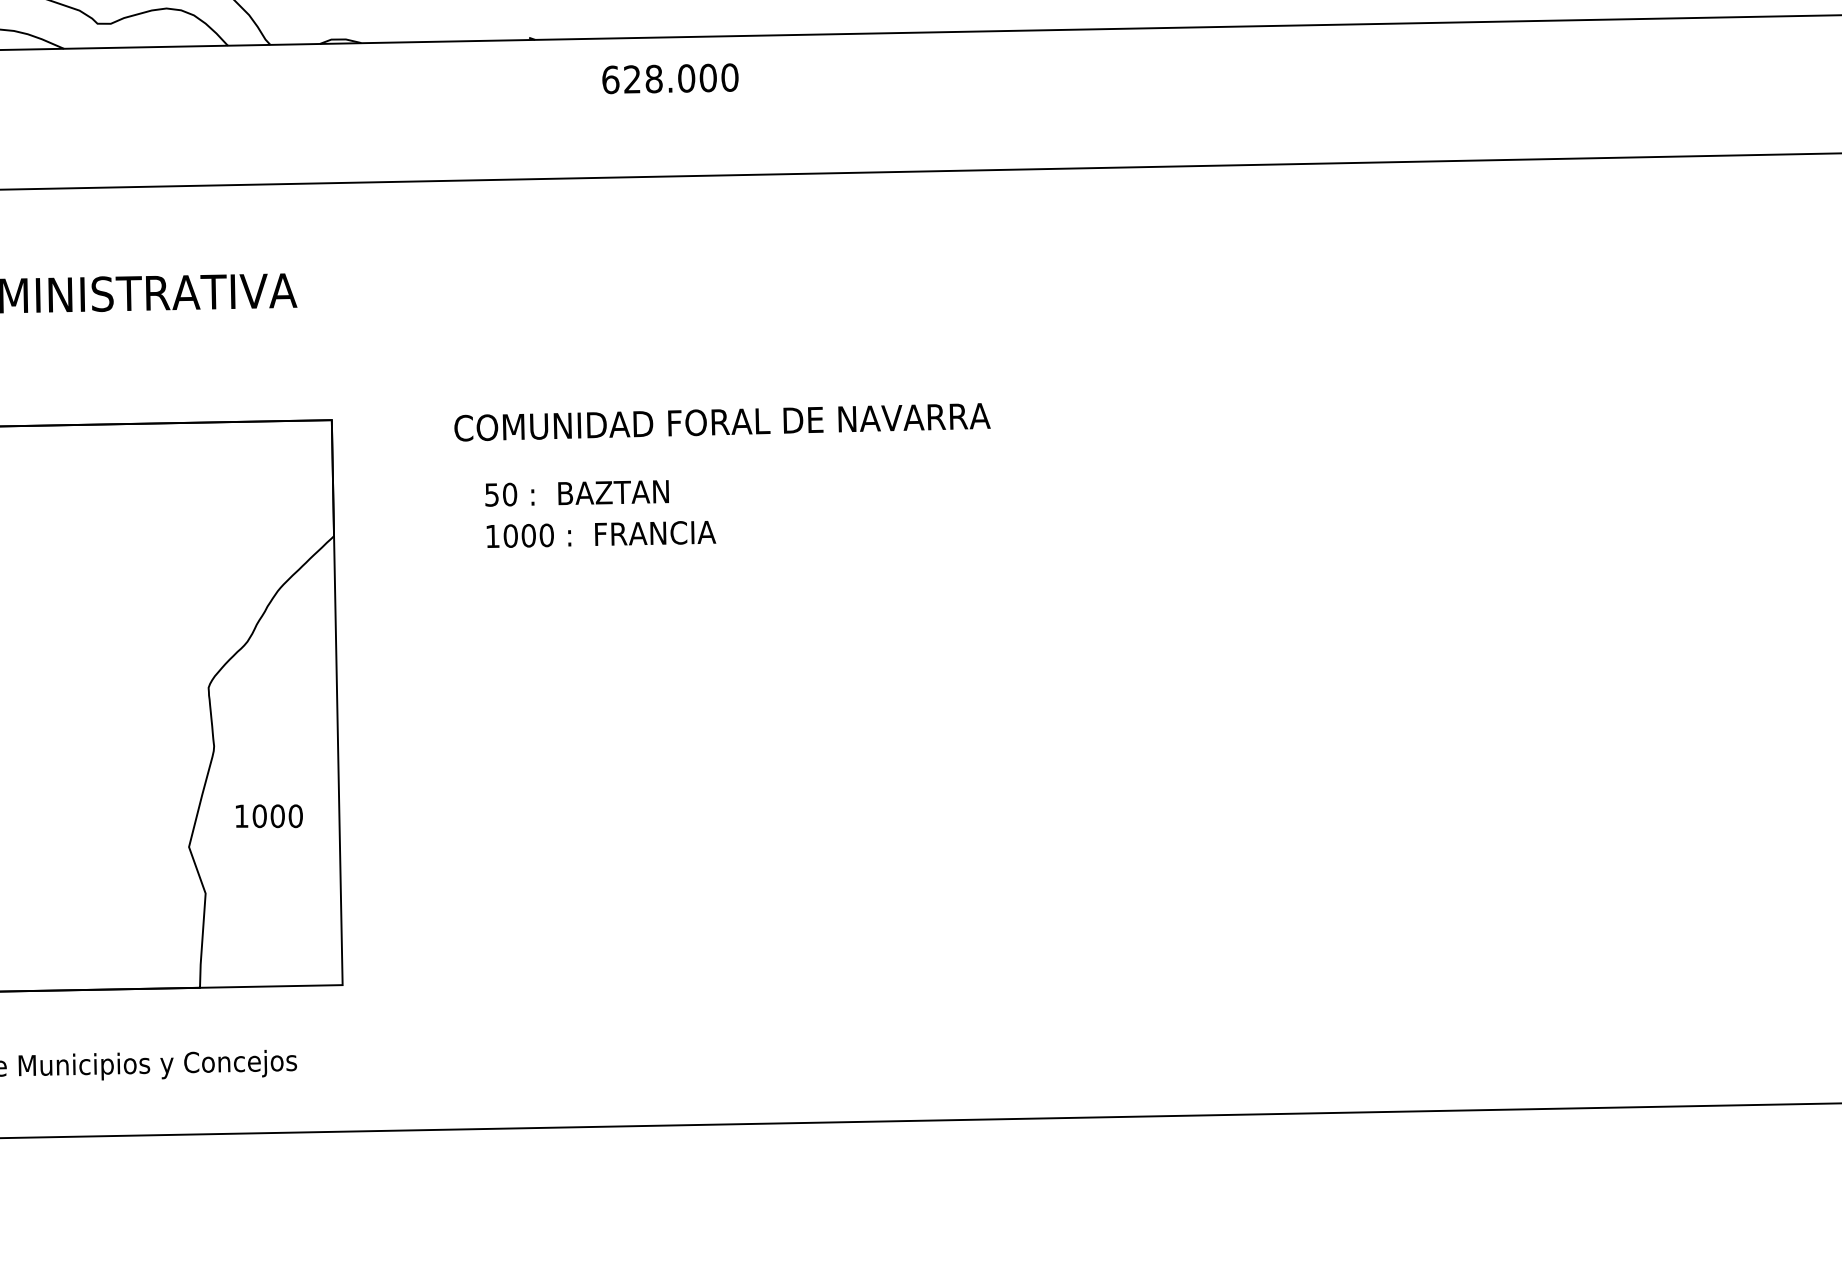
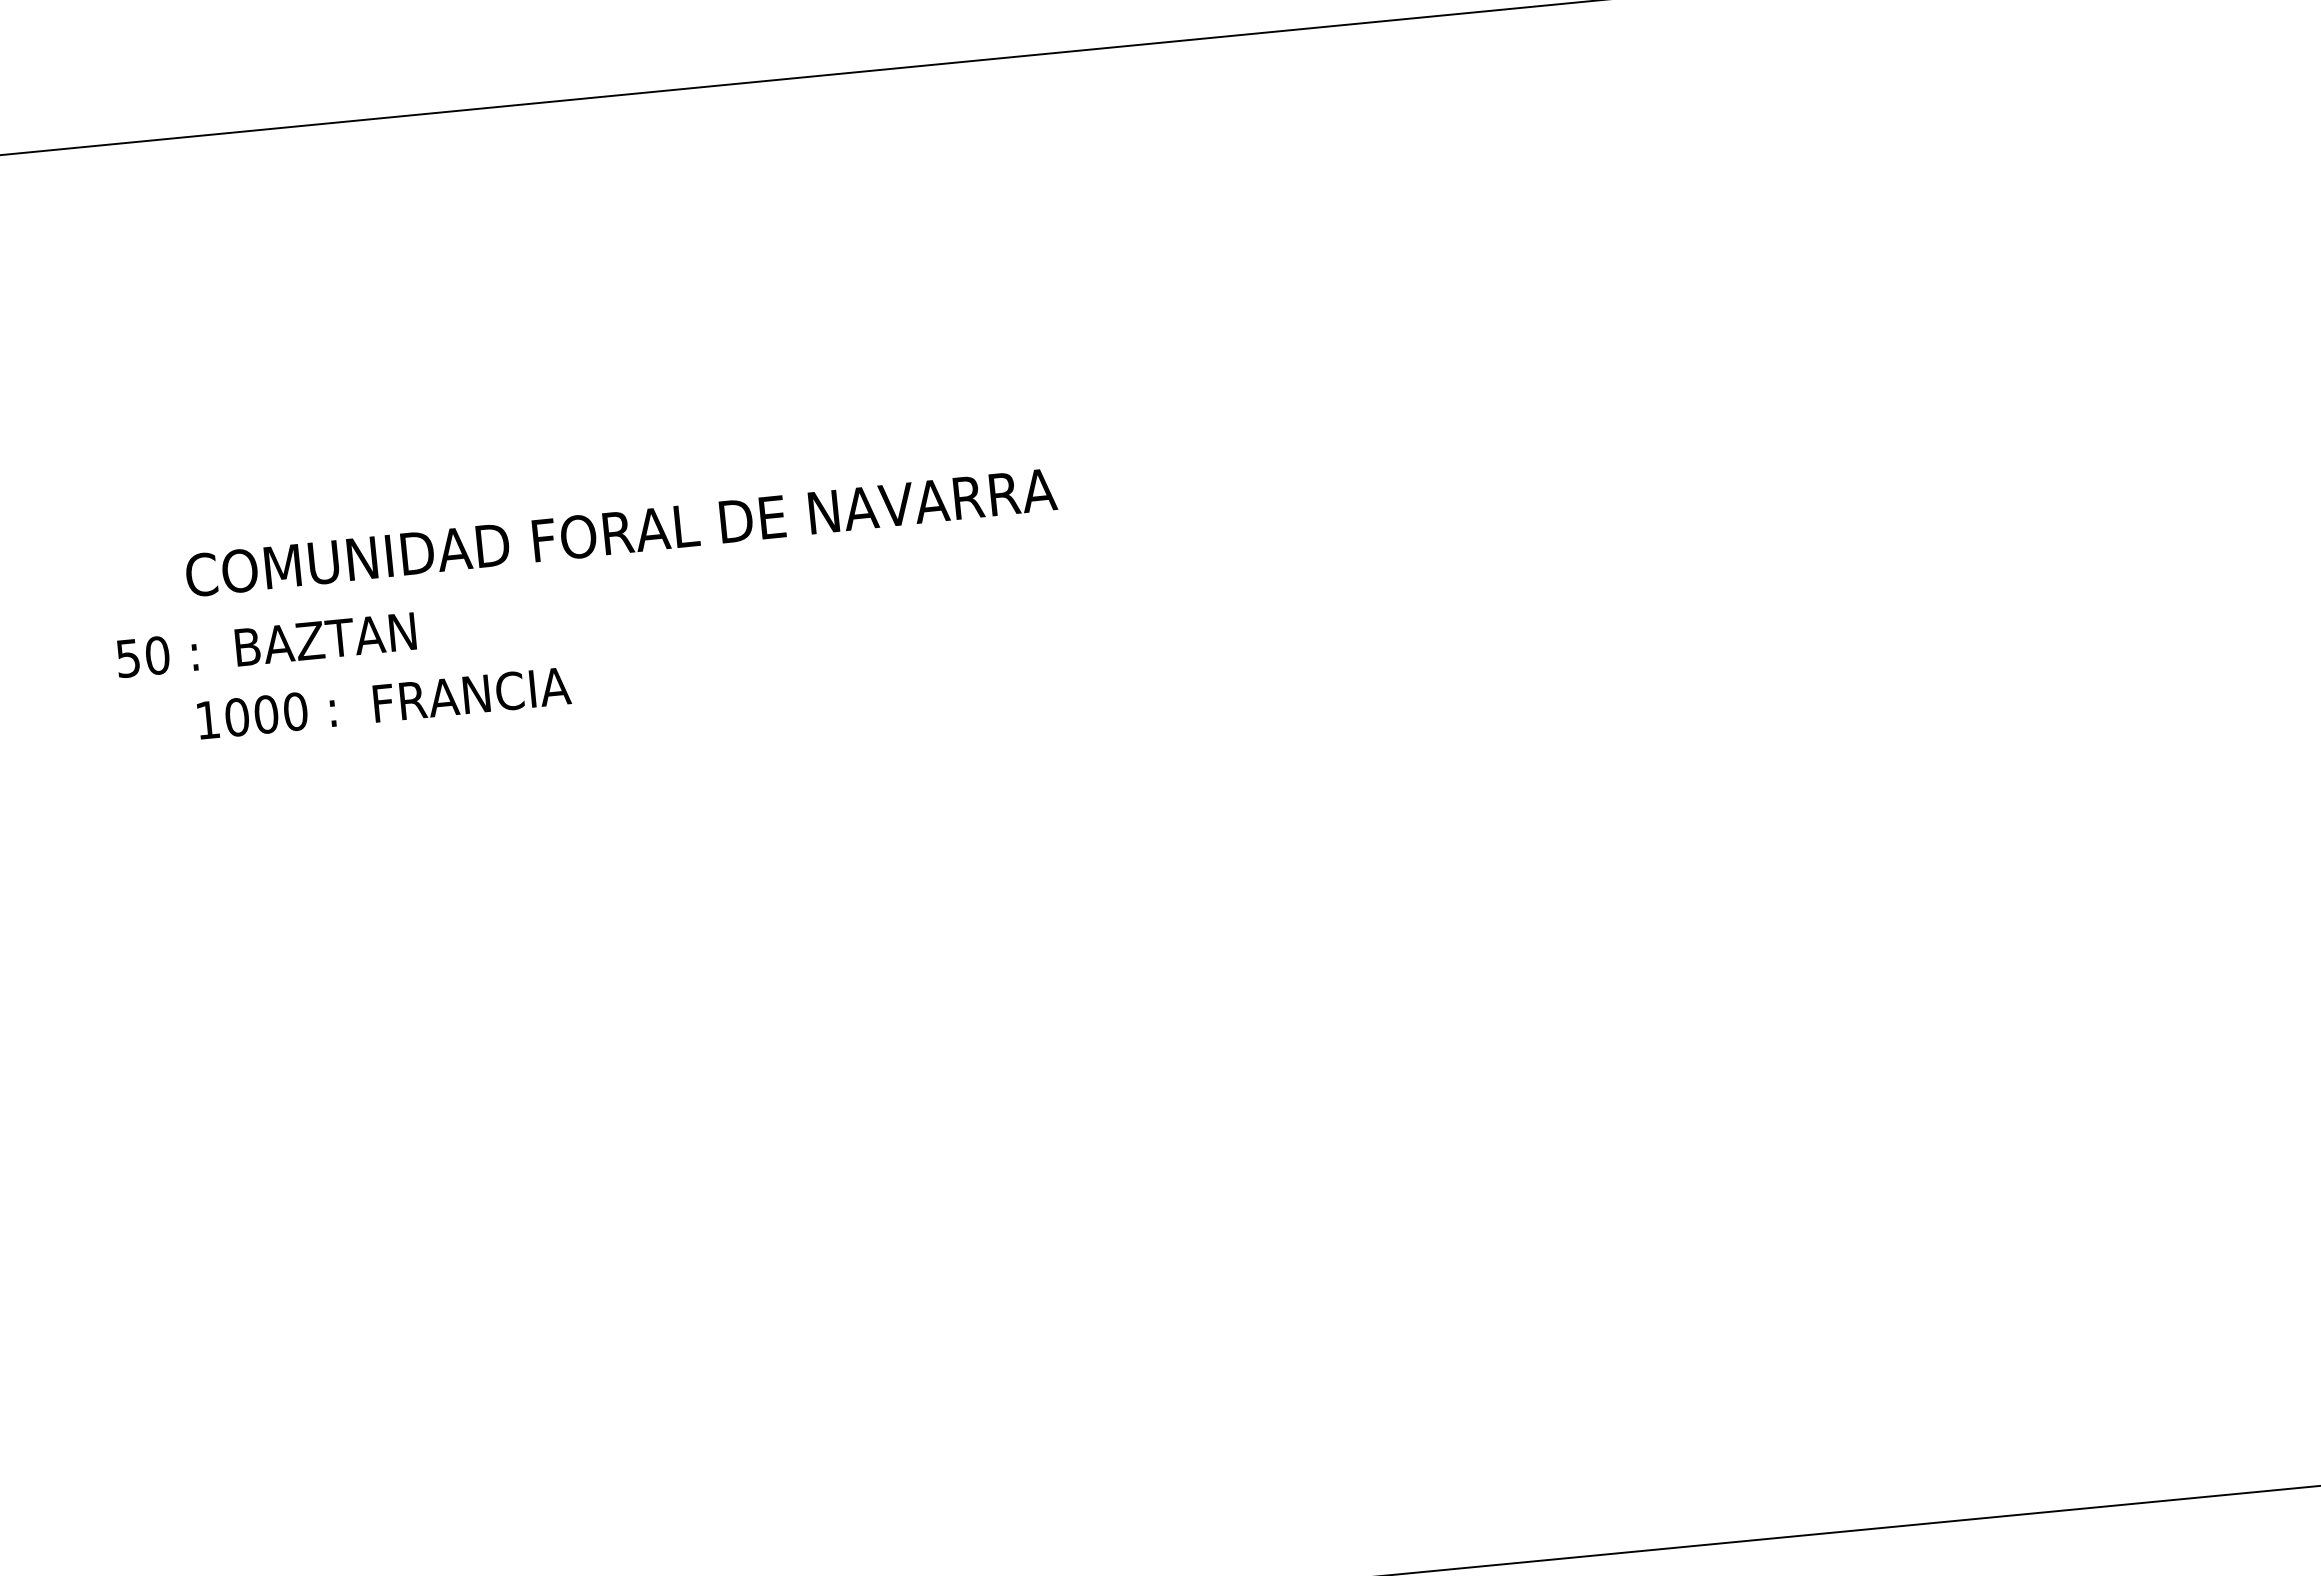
text: (722, 422) -> (621, 533), moved
text: (601, 534) -> (384, 703), moved

